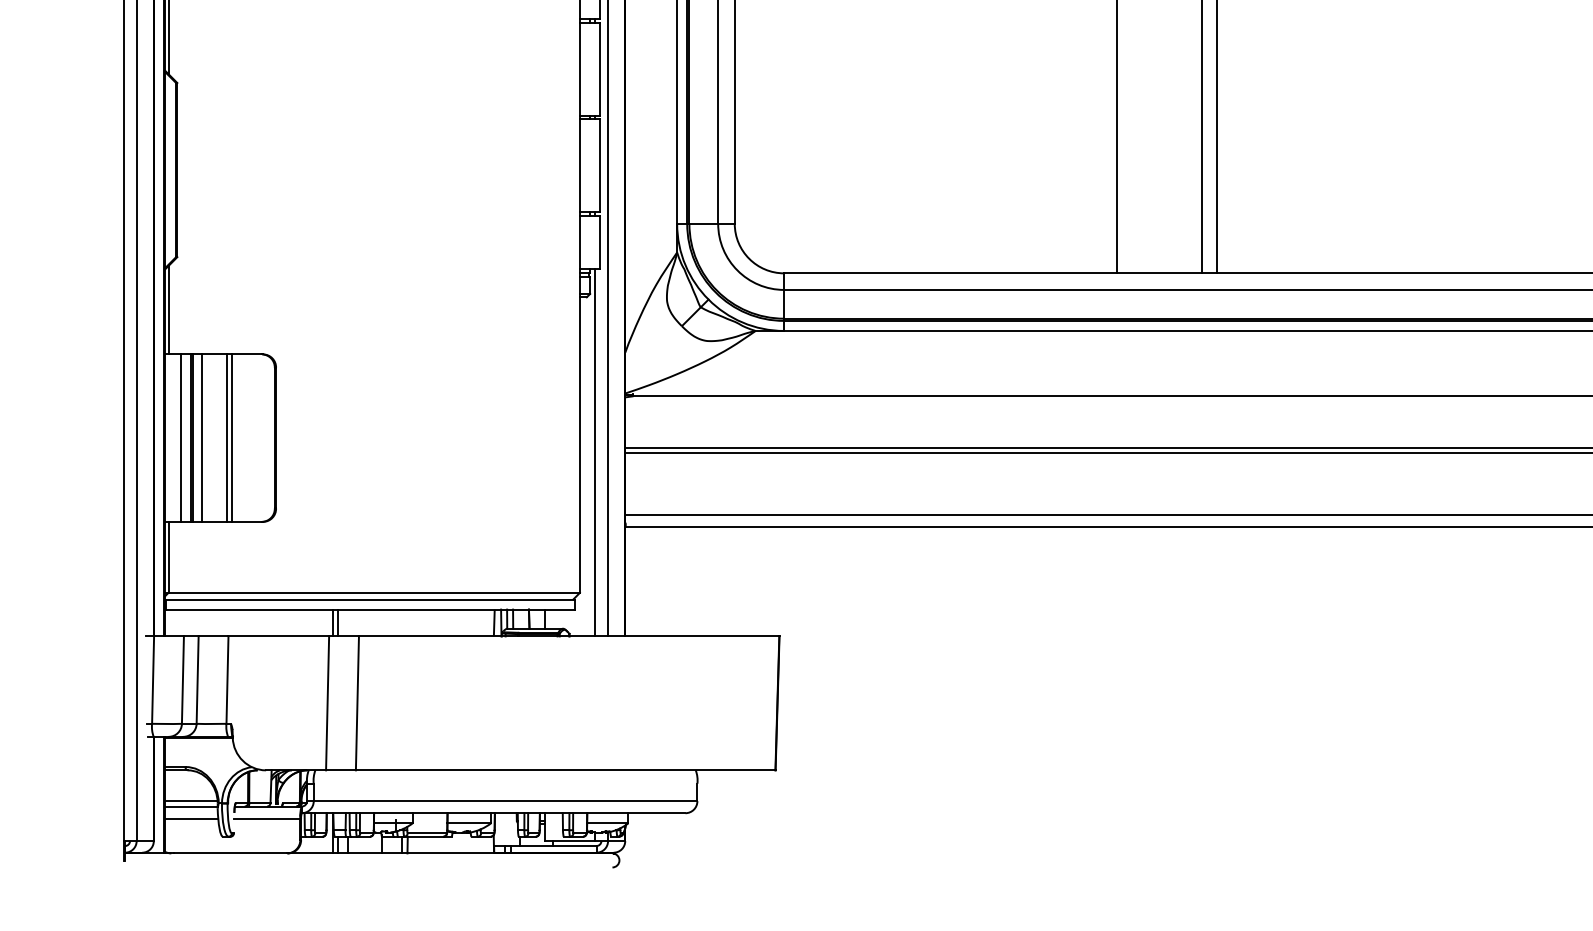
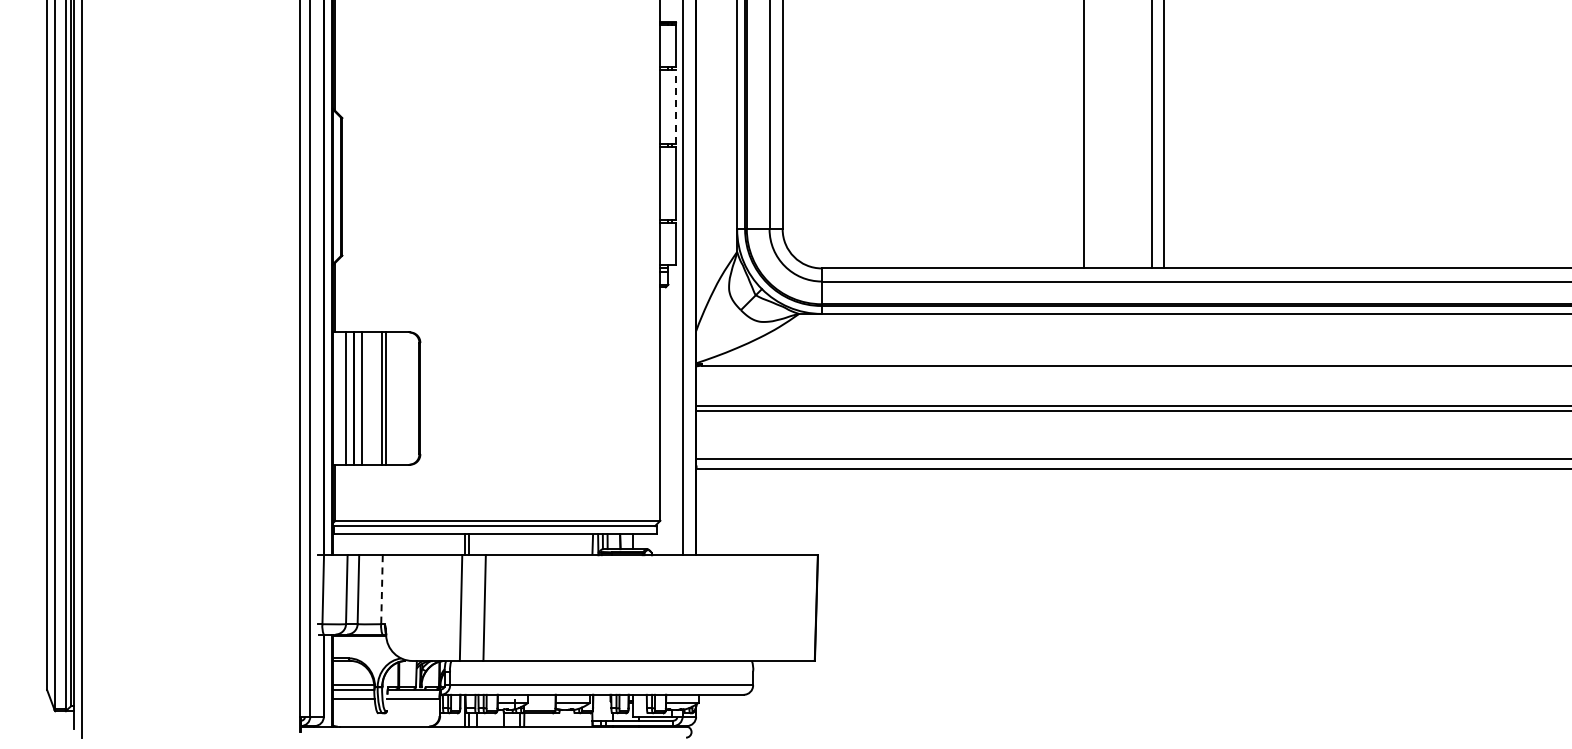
line: (600, 69) -> (676, 107), solid -> dashed
line: (595, 453) -> (672, 410), removed
line: (228, 679) -> (382, 589), solid -> dashed

